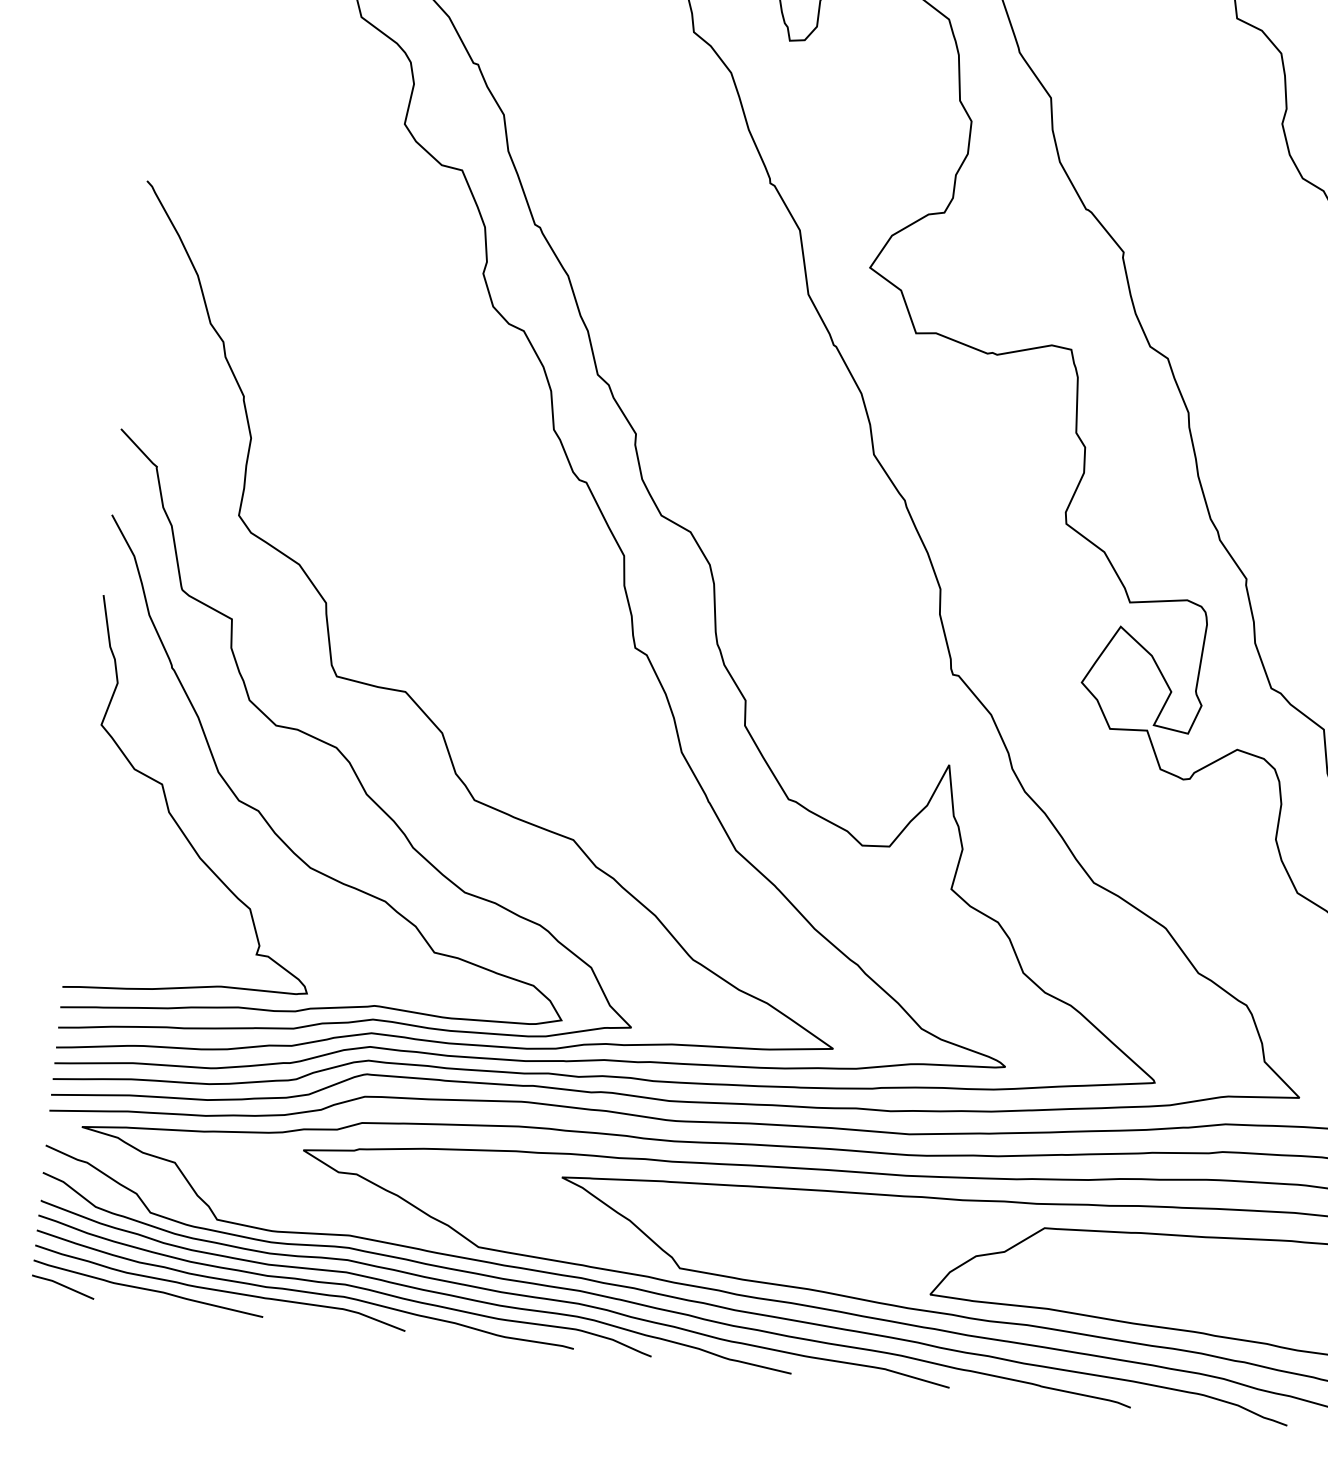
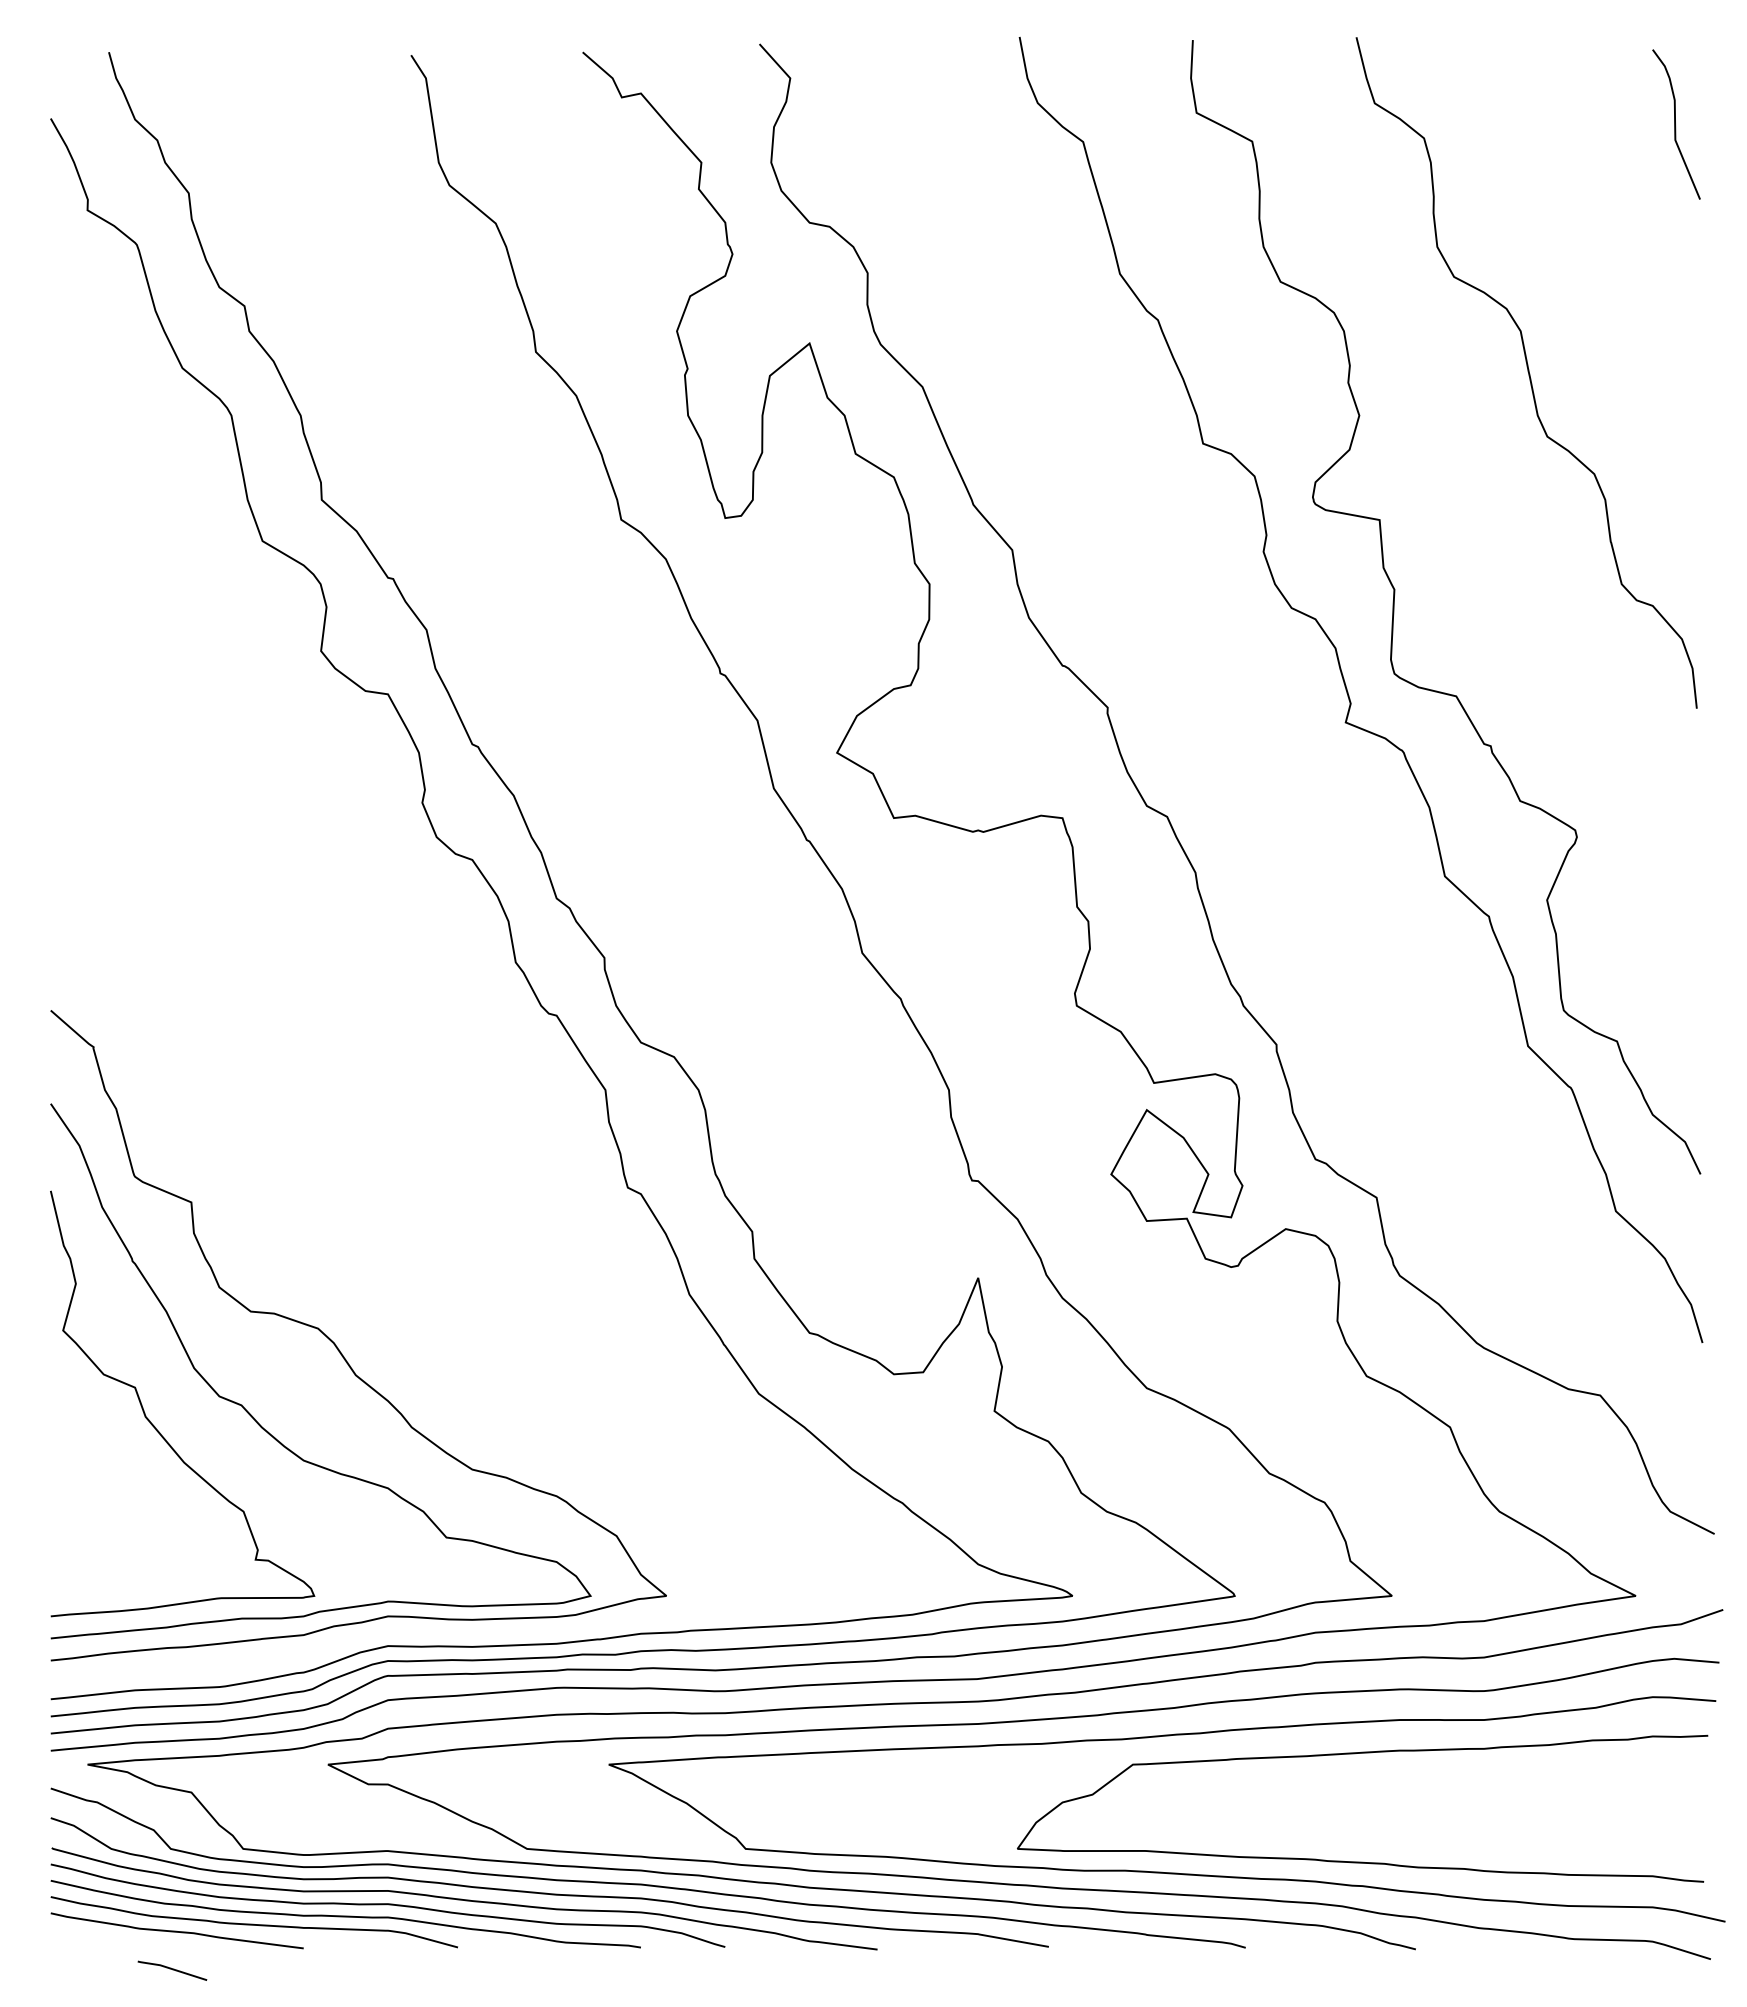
curve: (424, 711) -> (408, 1279), removed
line: (63, 1286) -> (172, 1970), moved

